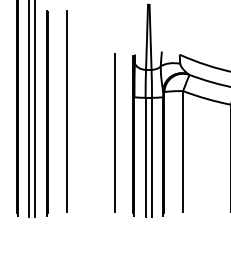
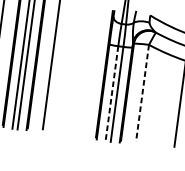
line: (114, 133) -> (89, 71), removed
line: (183, 151) -> (142, 93), solid -> dashed
line: (145, 157) -> (111, 93), solid -> dashed

